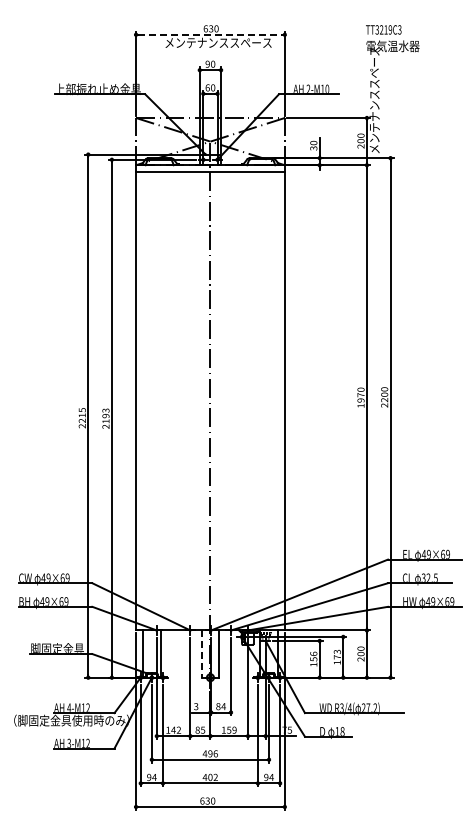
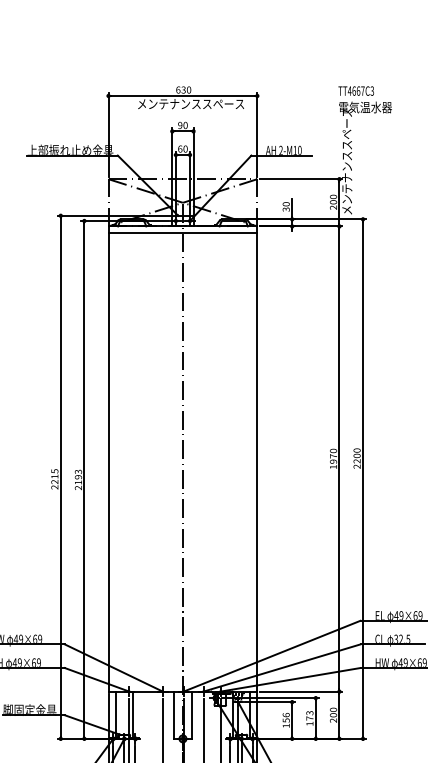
text: (383, 29) -> (356, 90), TT3219C3 -> TT4667C3
line: (210, 34) -> (183, 95), dashed -> solid
line: (201, 654) -> (174, 715), dashed -> solid

